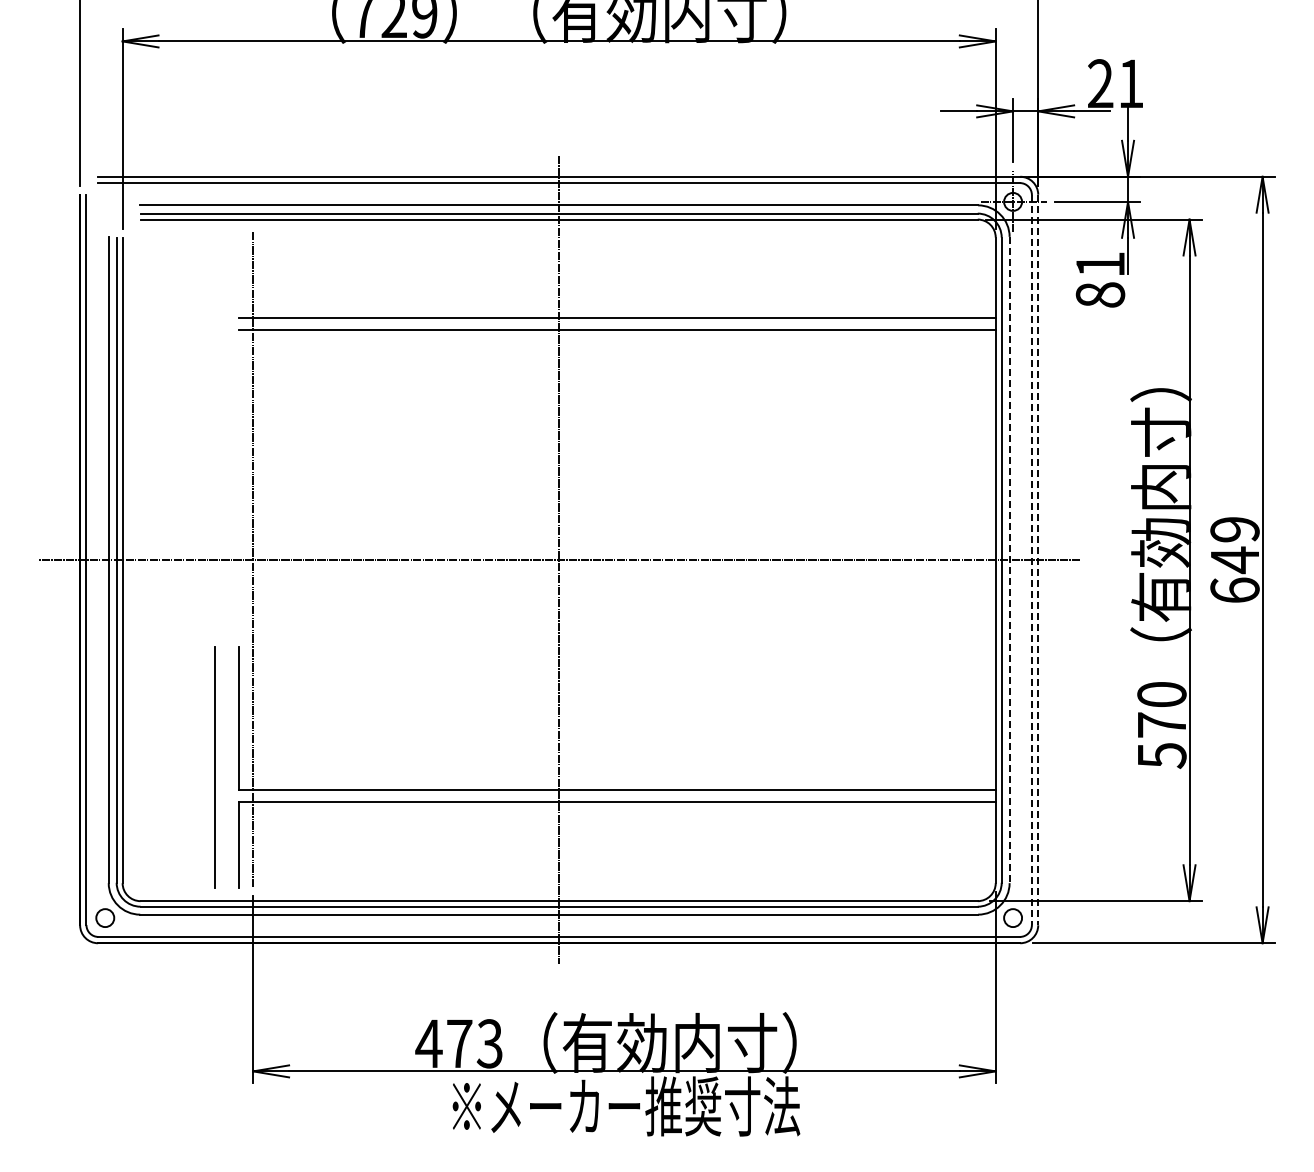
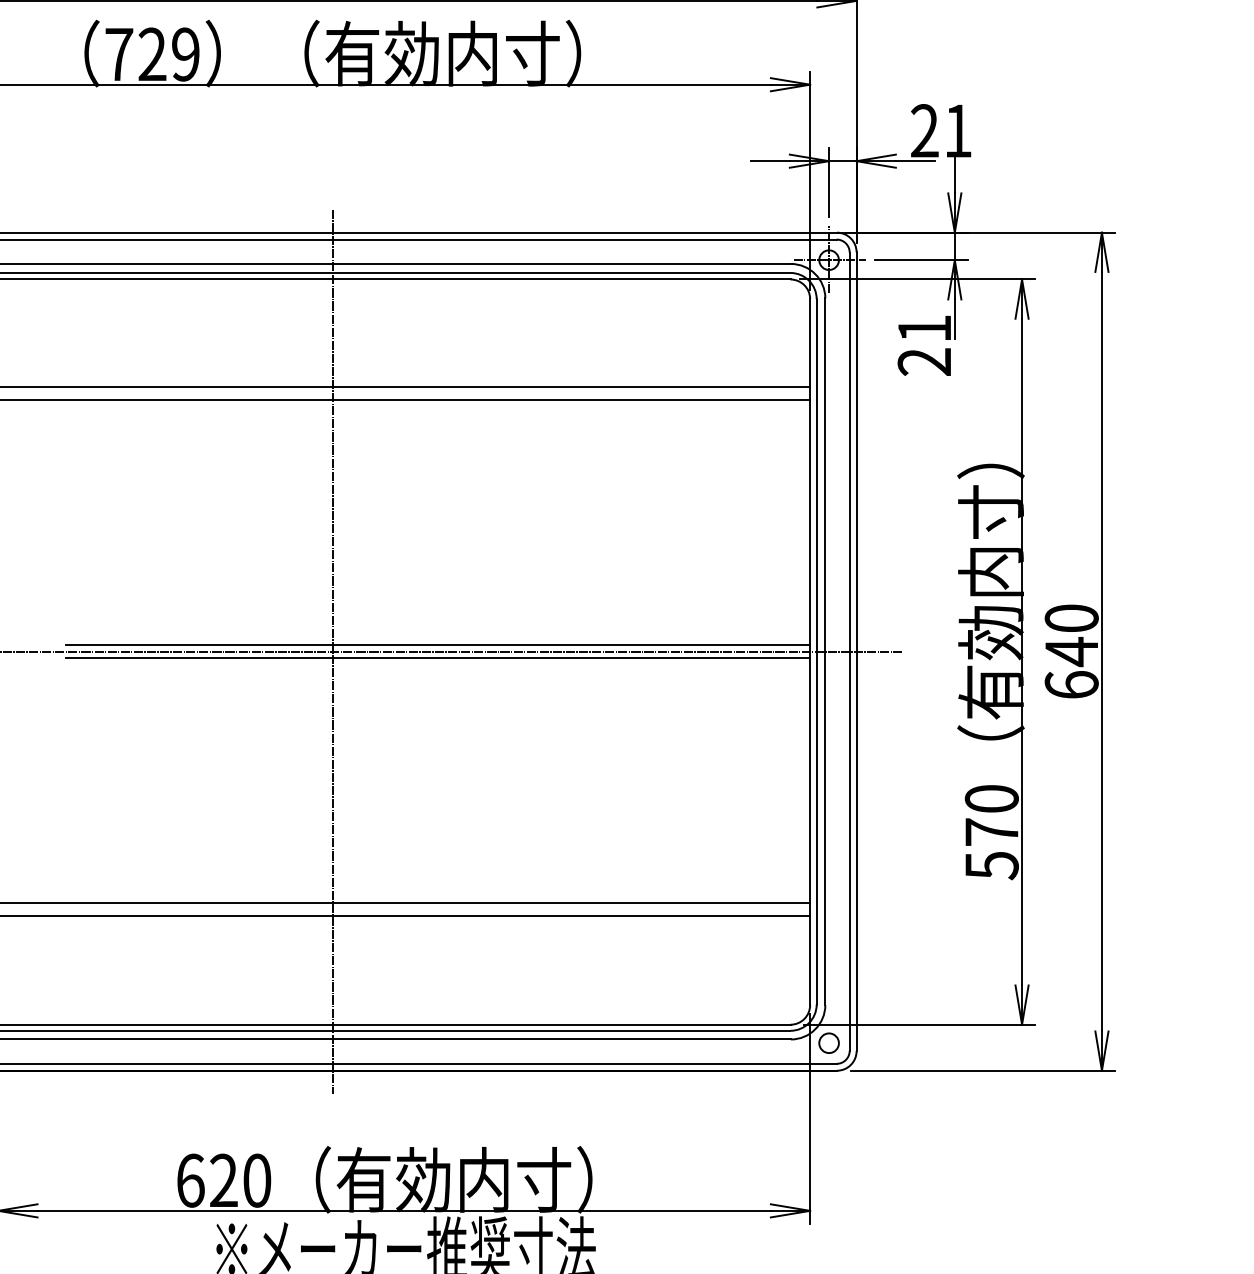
text: (1100, 294) -> (924, 361), 81 -> 21
text: (1234, 529) -> (1071, 618), 649 -> 640
line: (654, 554) -> (437, 645), added
line: (1009, 560) -> (825, 652), dashed -> solid
line: (1031, 560) -> (849, 652), dashed -> solid
line: (1038, 560) -> (856, 652), dashed -> solid
line: (654, 566) -> (437, 658), added
text: (458, 1043) -> (222, 1180), 473 -> 620

